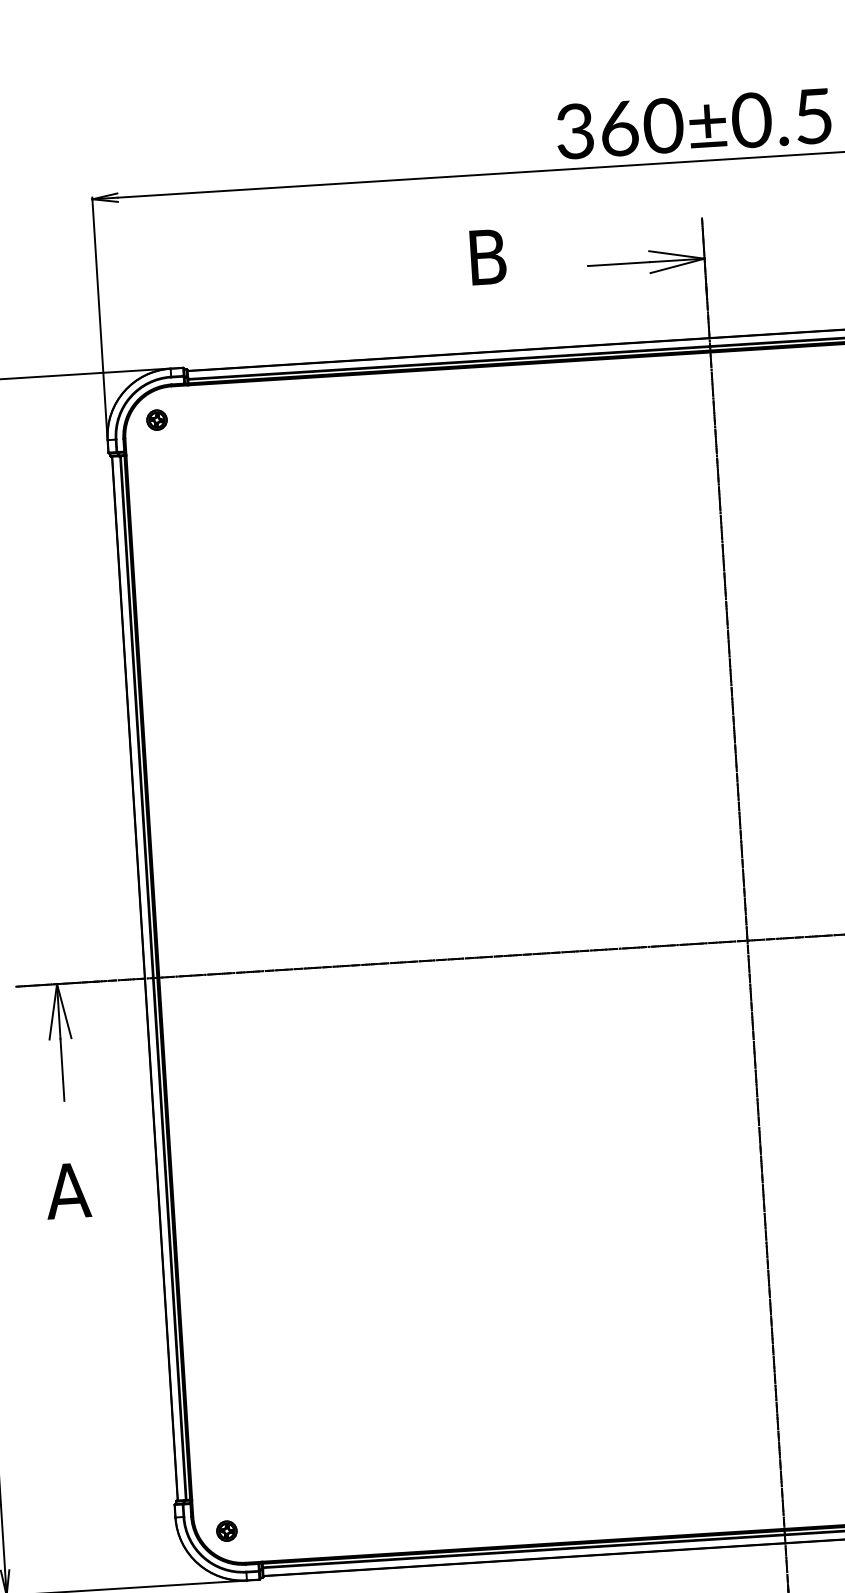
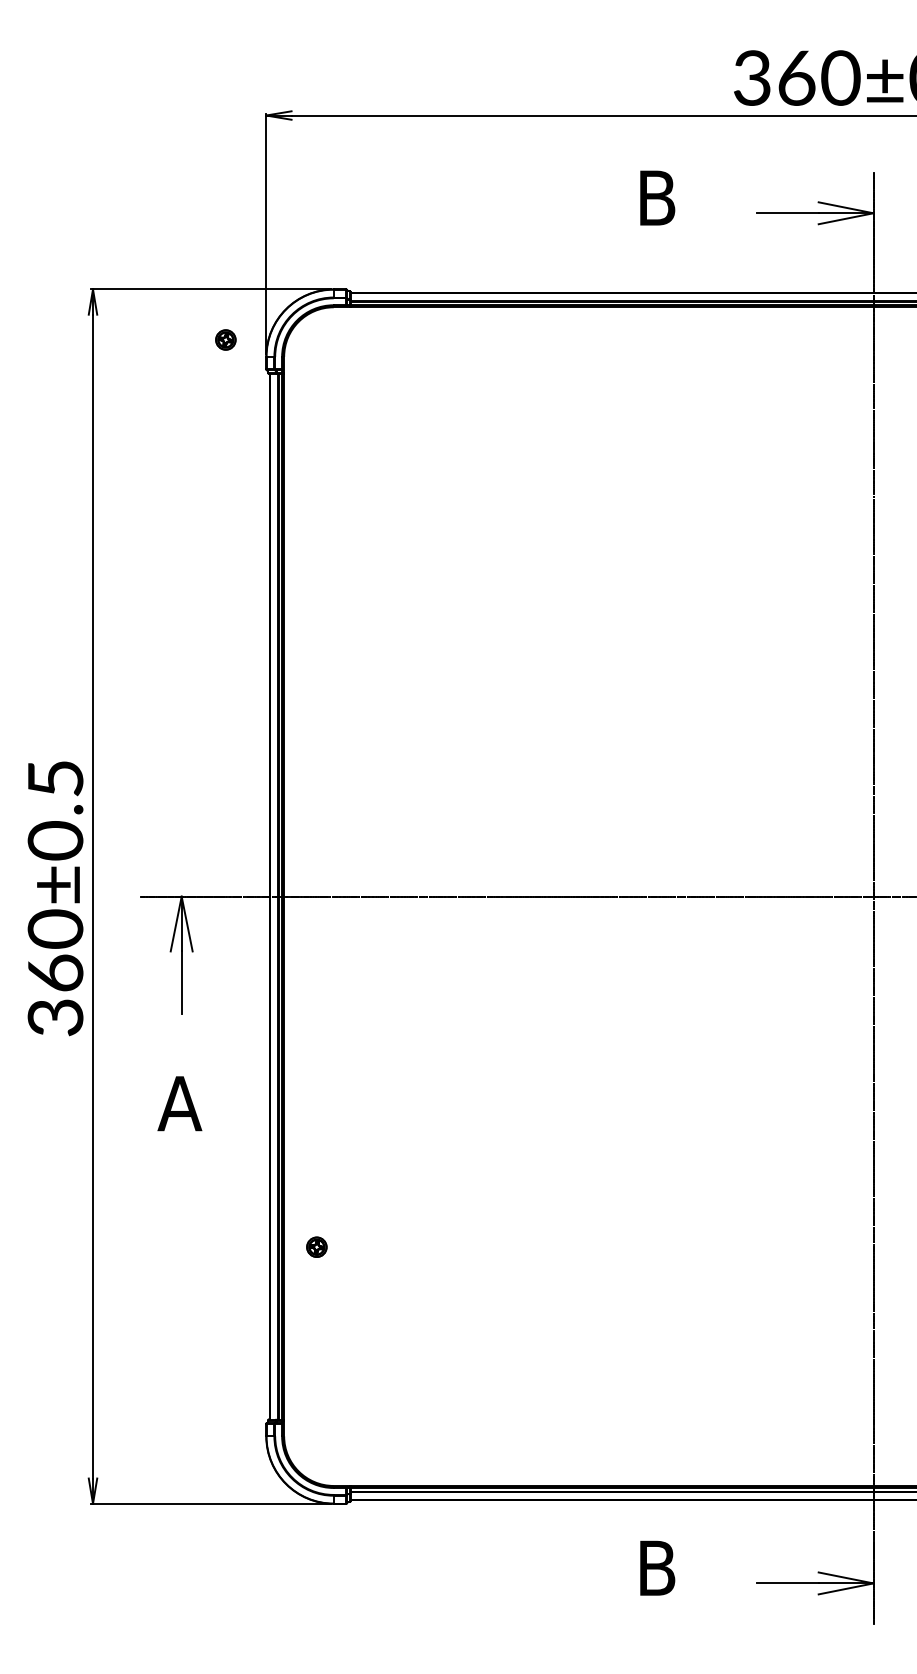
part: (156, 419) -> (225, 339), moved
part: (226, 1530) -> (316, 1246), moved

